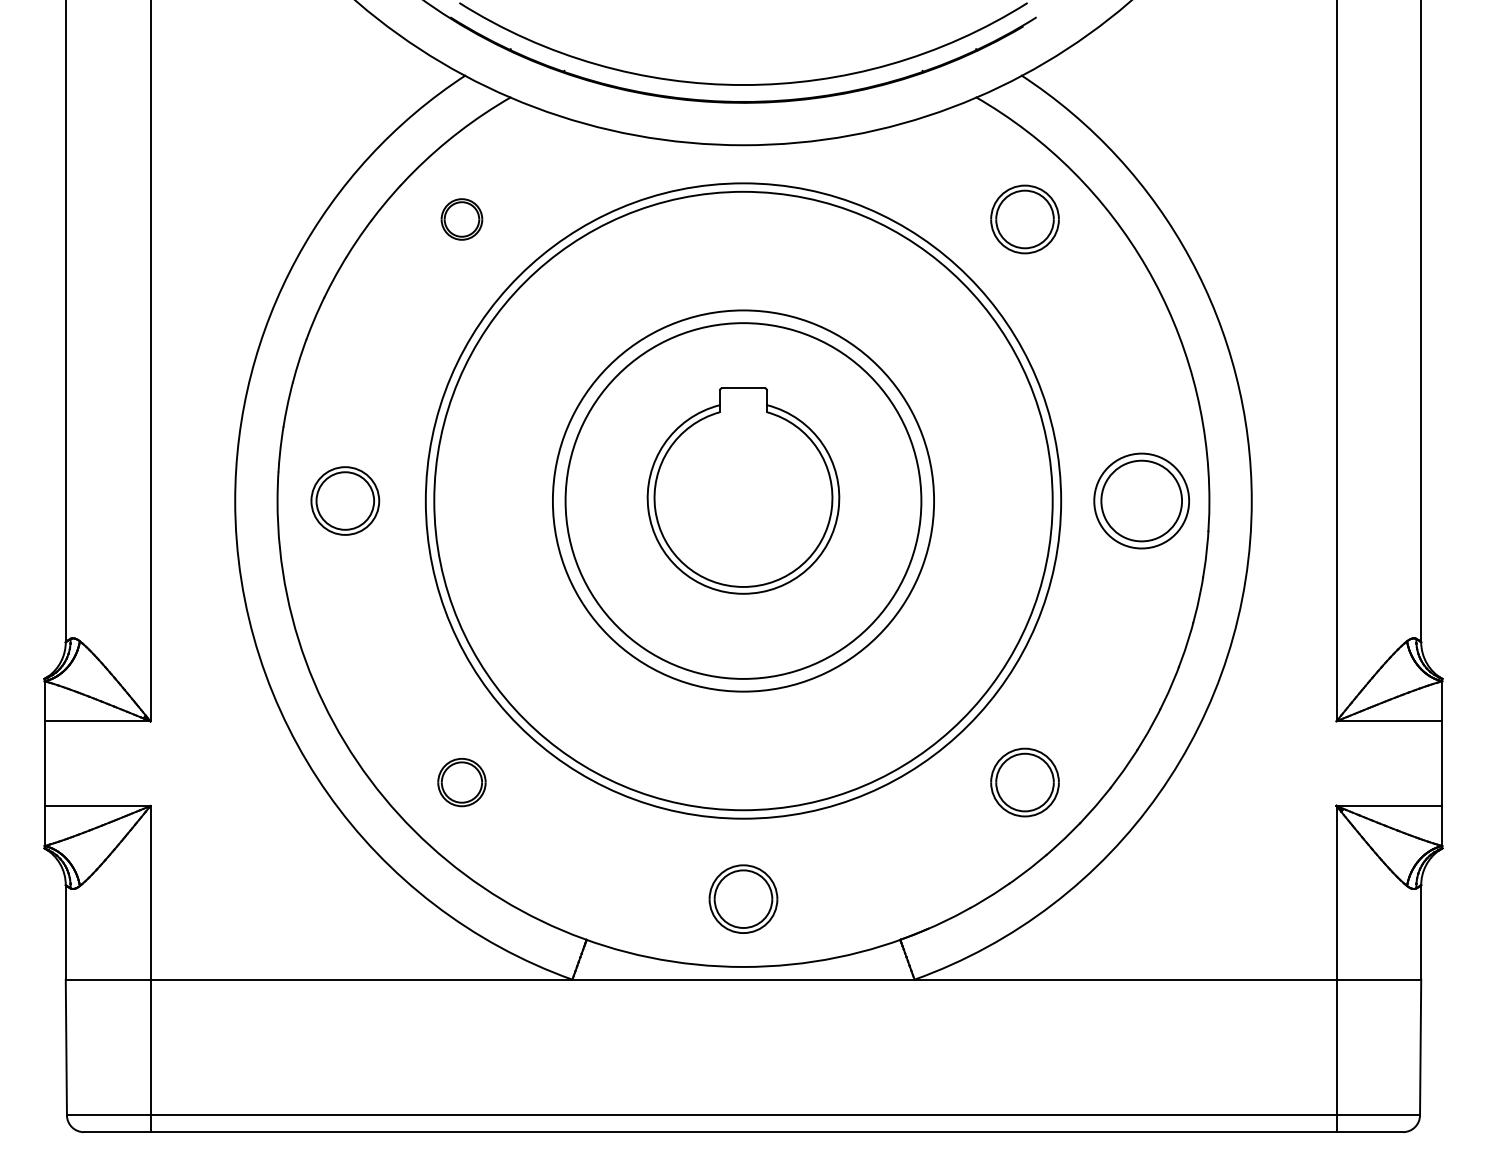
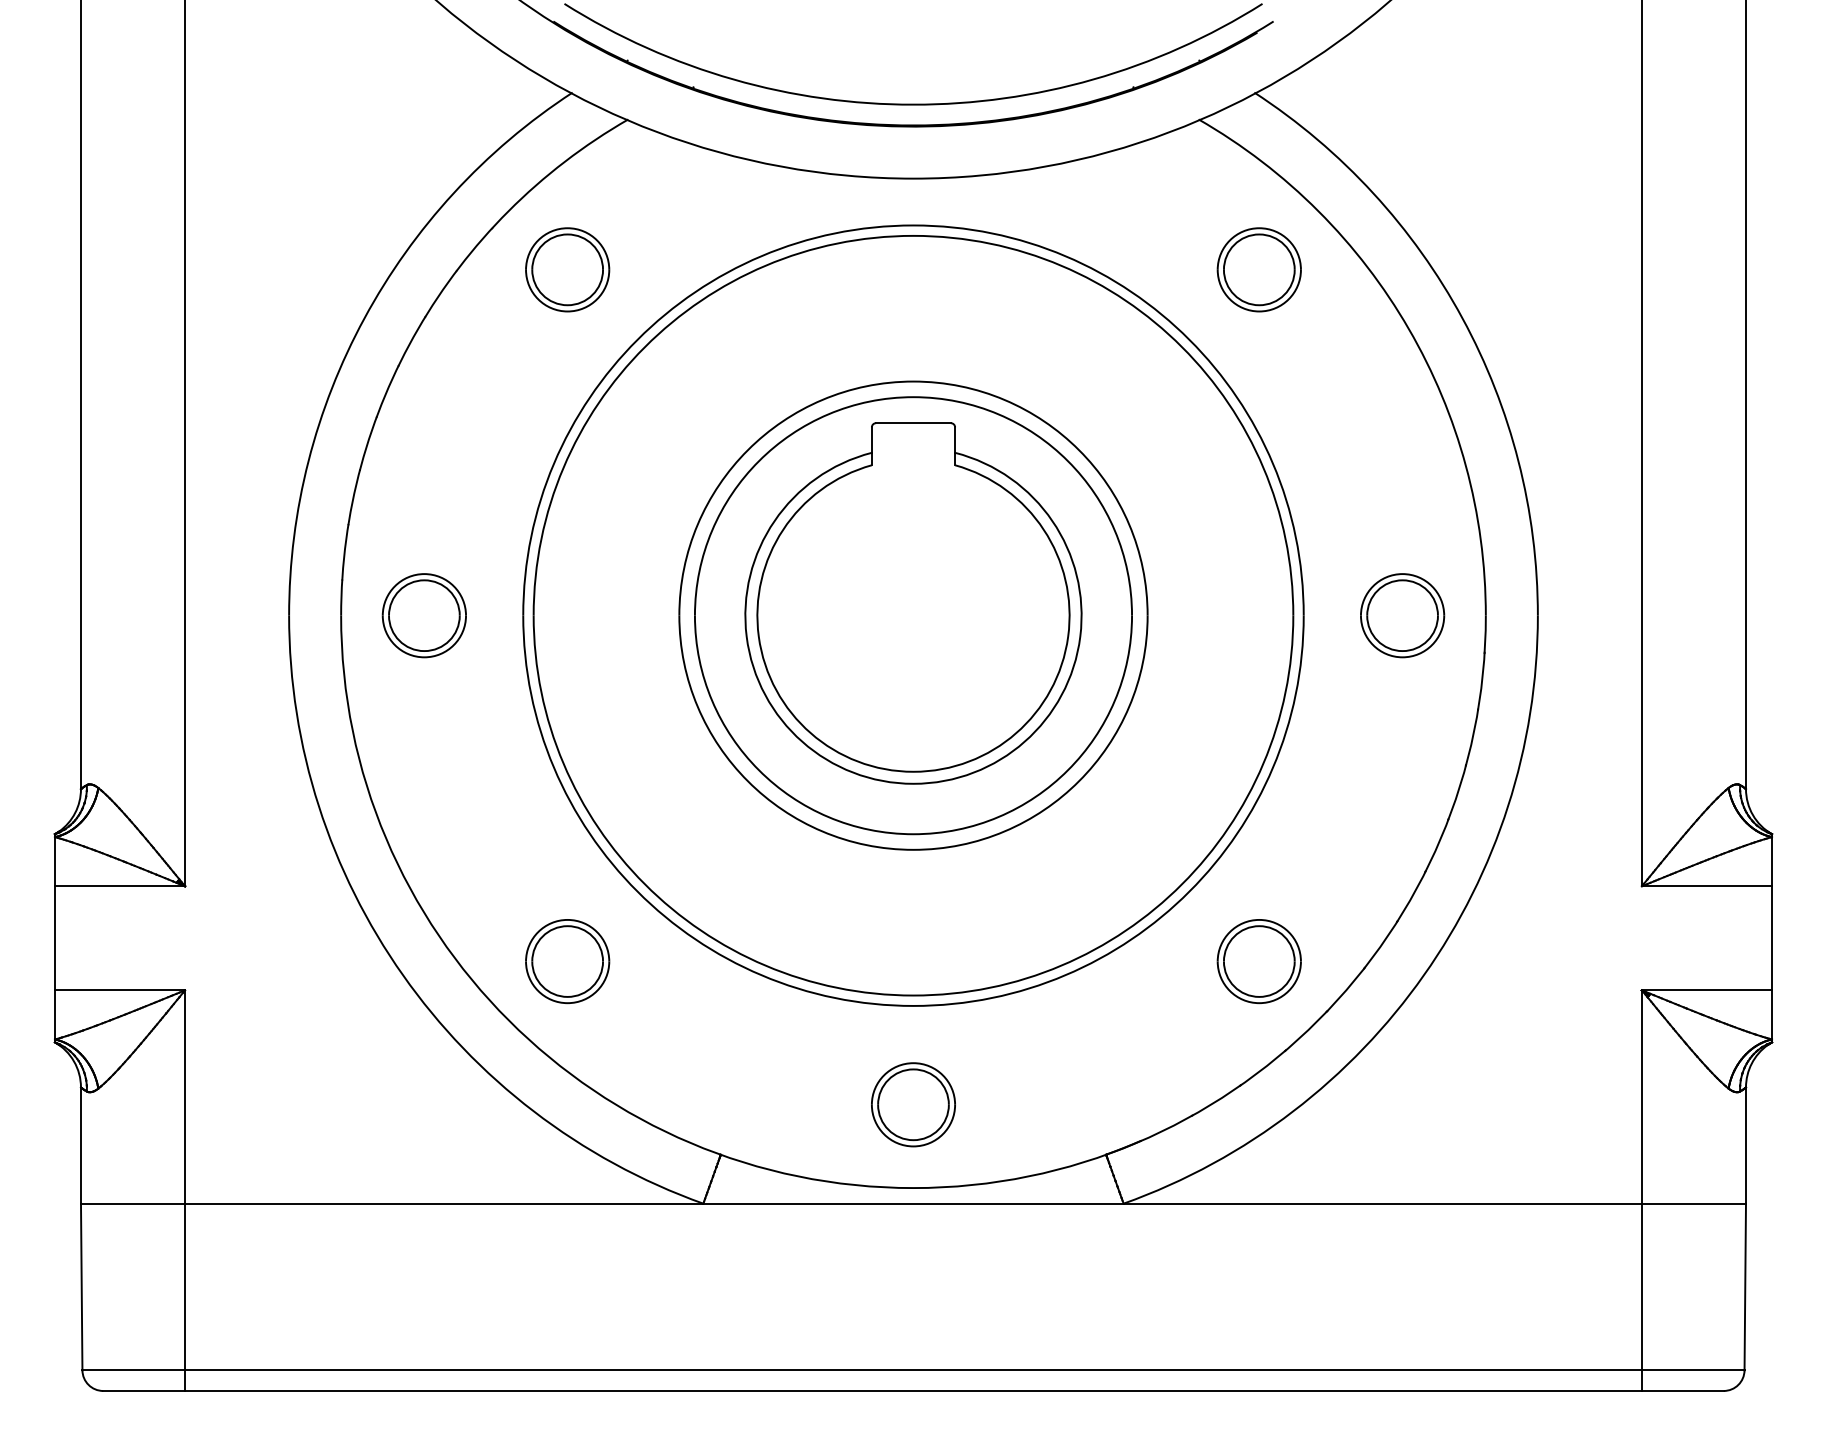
part: (461, 219) -> (567, 269), size x1.67
part: (743, 490) -> (913, 602), size x1.43
part: (1141, 500) -> (1402, 615), size x0.71
part: (461, 782) -> (567, 961), size x1.43

